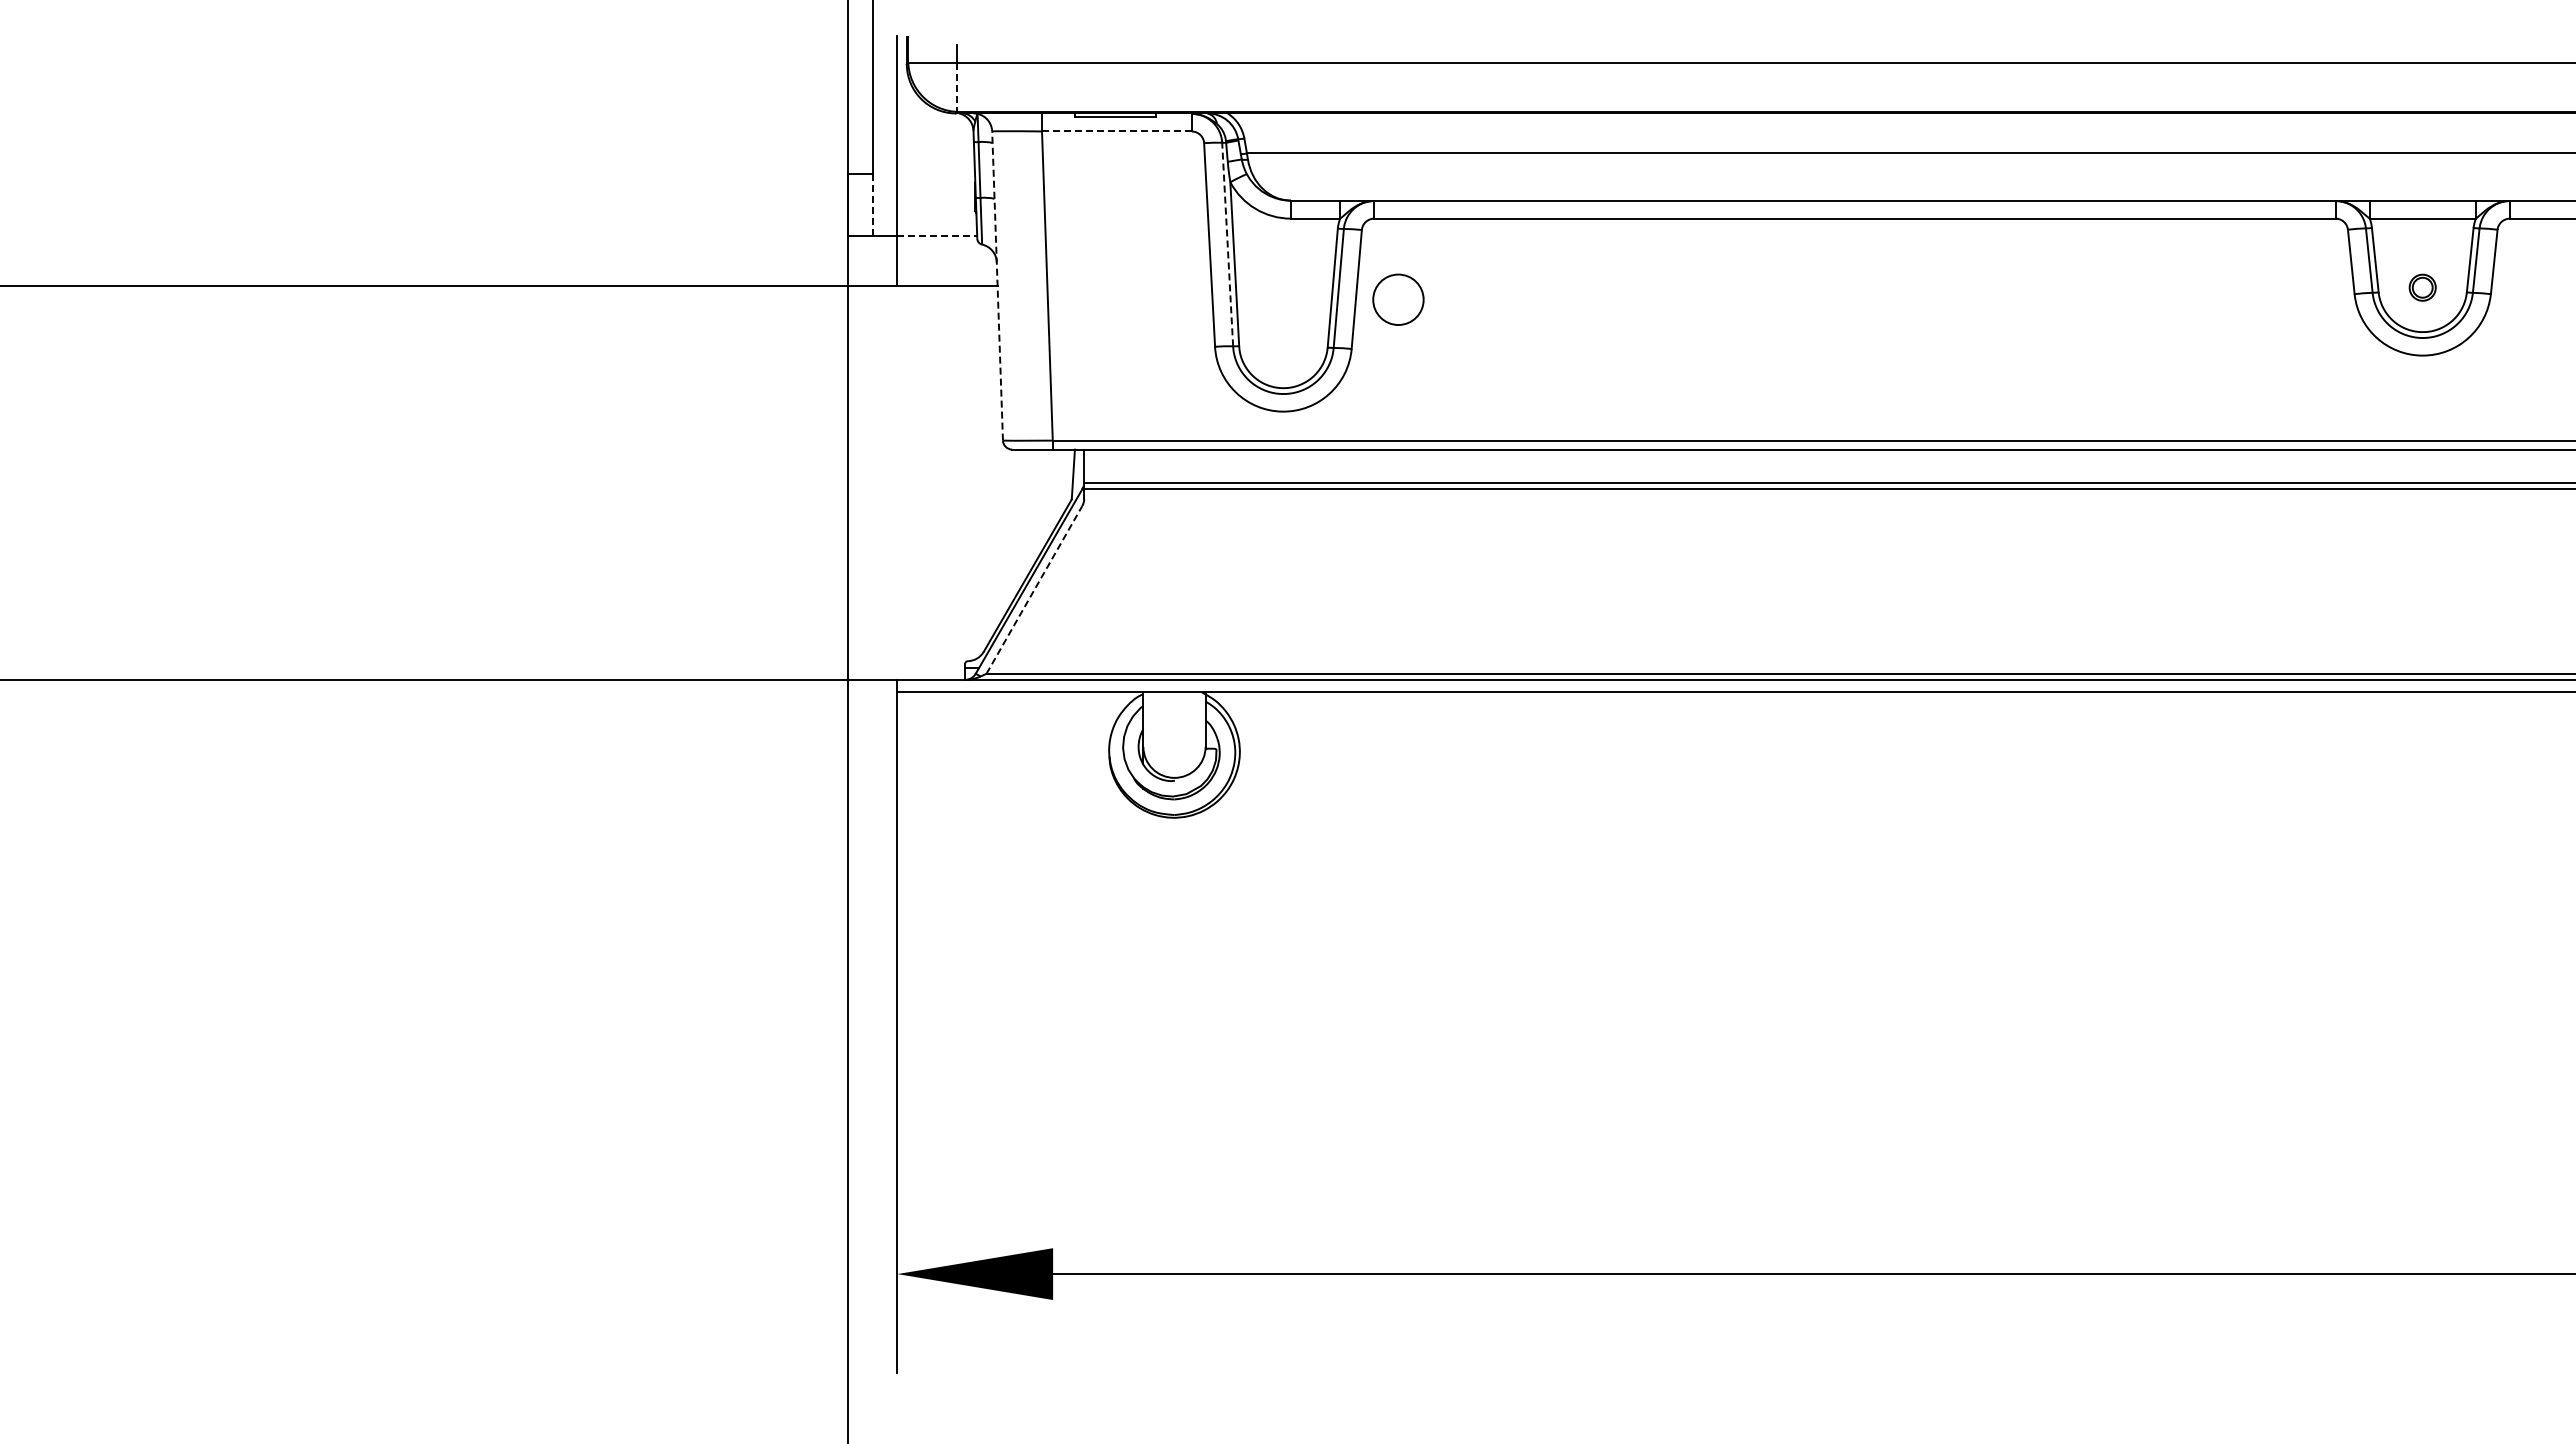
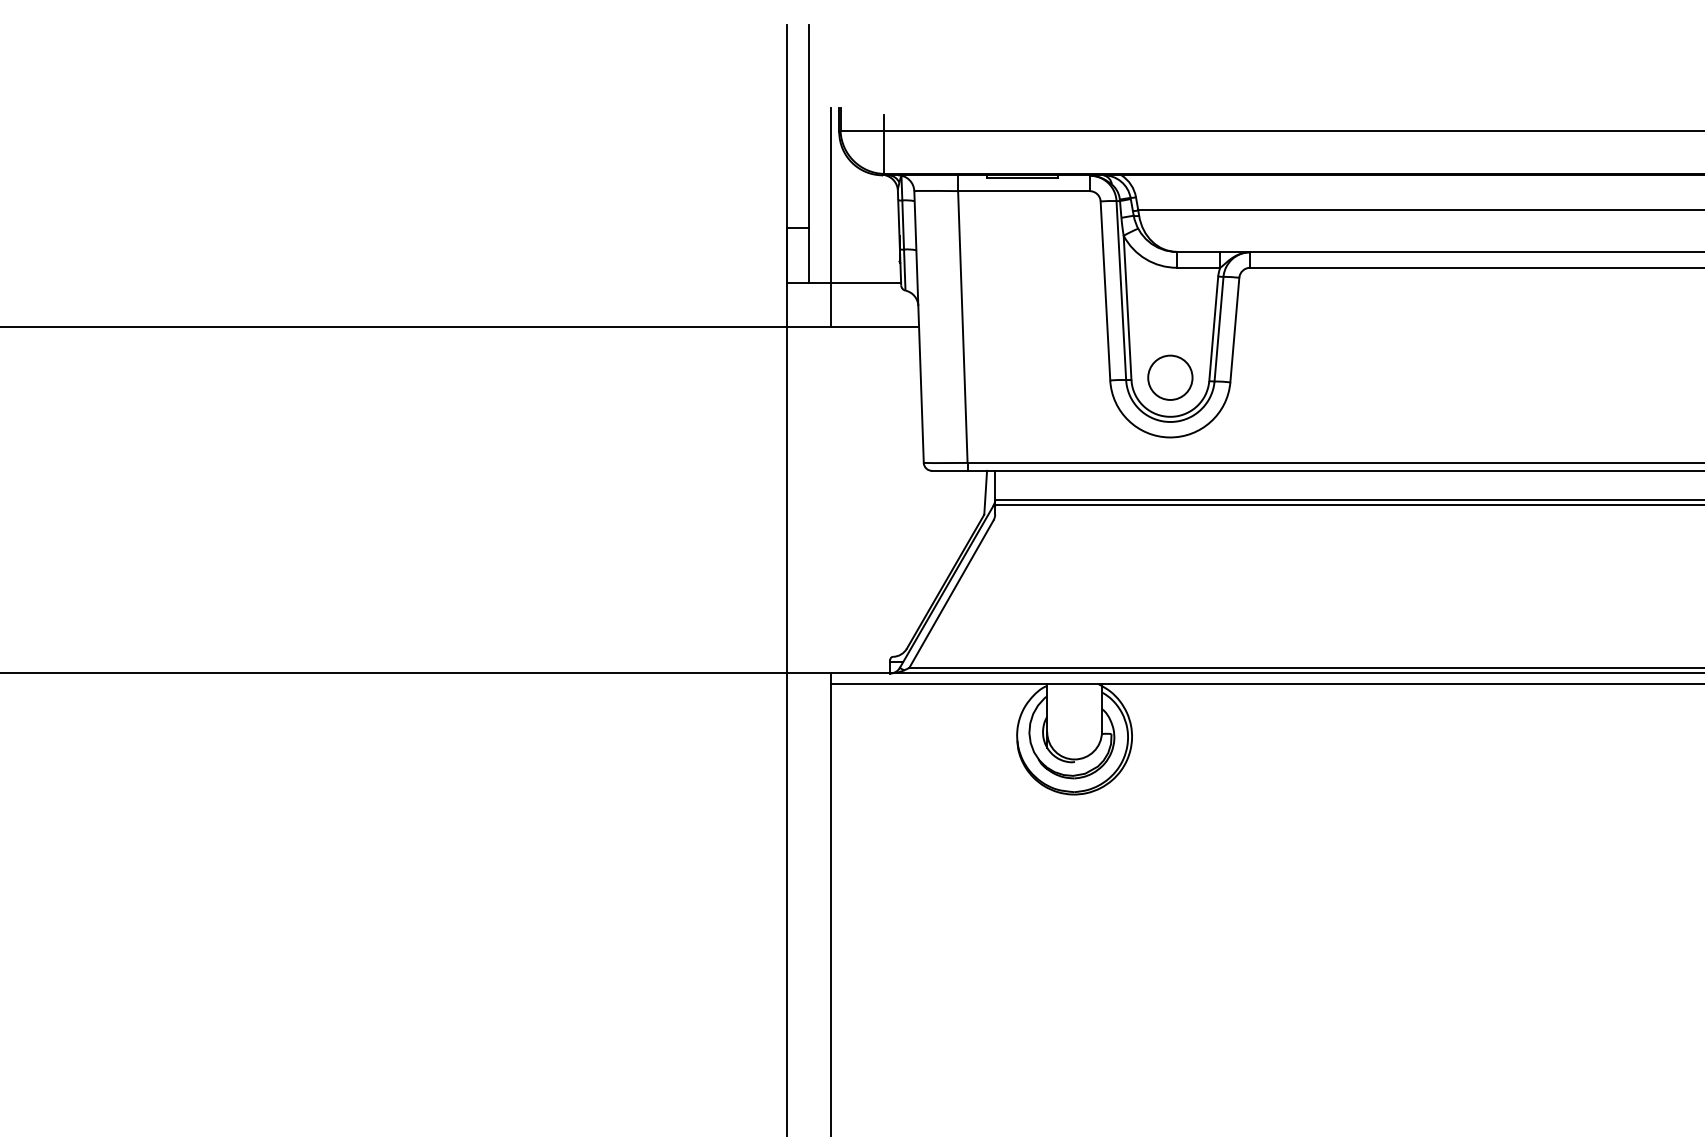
line: (957, 87) -> (883, 152), dashed -> solid
line: (1116, 131) -> (1023, 191), dashed -> solid
line: (872, 205) -> (809, 256), dashed -> solid
line: (937, 235) -> (866, 282), dashed -> solid
line: (1227, 244) -> (1121, 290), dashed -> solid
line: (997, 286) -> (918, 327), dashed -> solid
circle: (1398, 299) -> (1170, 377), moved
line: (1034, 589) -> (951, 593), dashed -> solid

